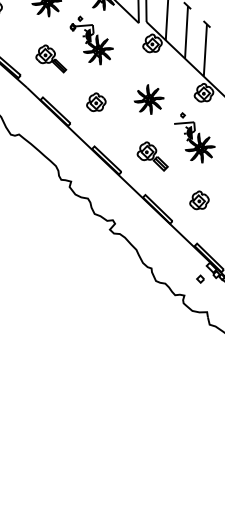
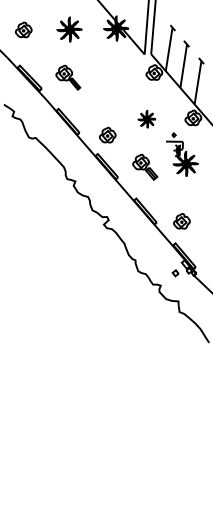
part: (91, 39) -> (103, 64), removed
part: (148, 99) -> (146, 119), size x0.7
part: (95, 101) -> (107, 134), moved
part: (198, 200) -> (181, 221), moved

